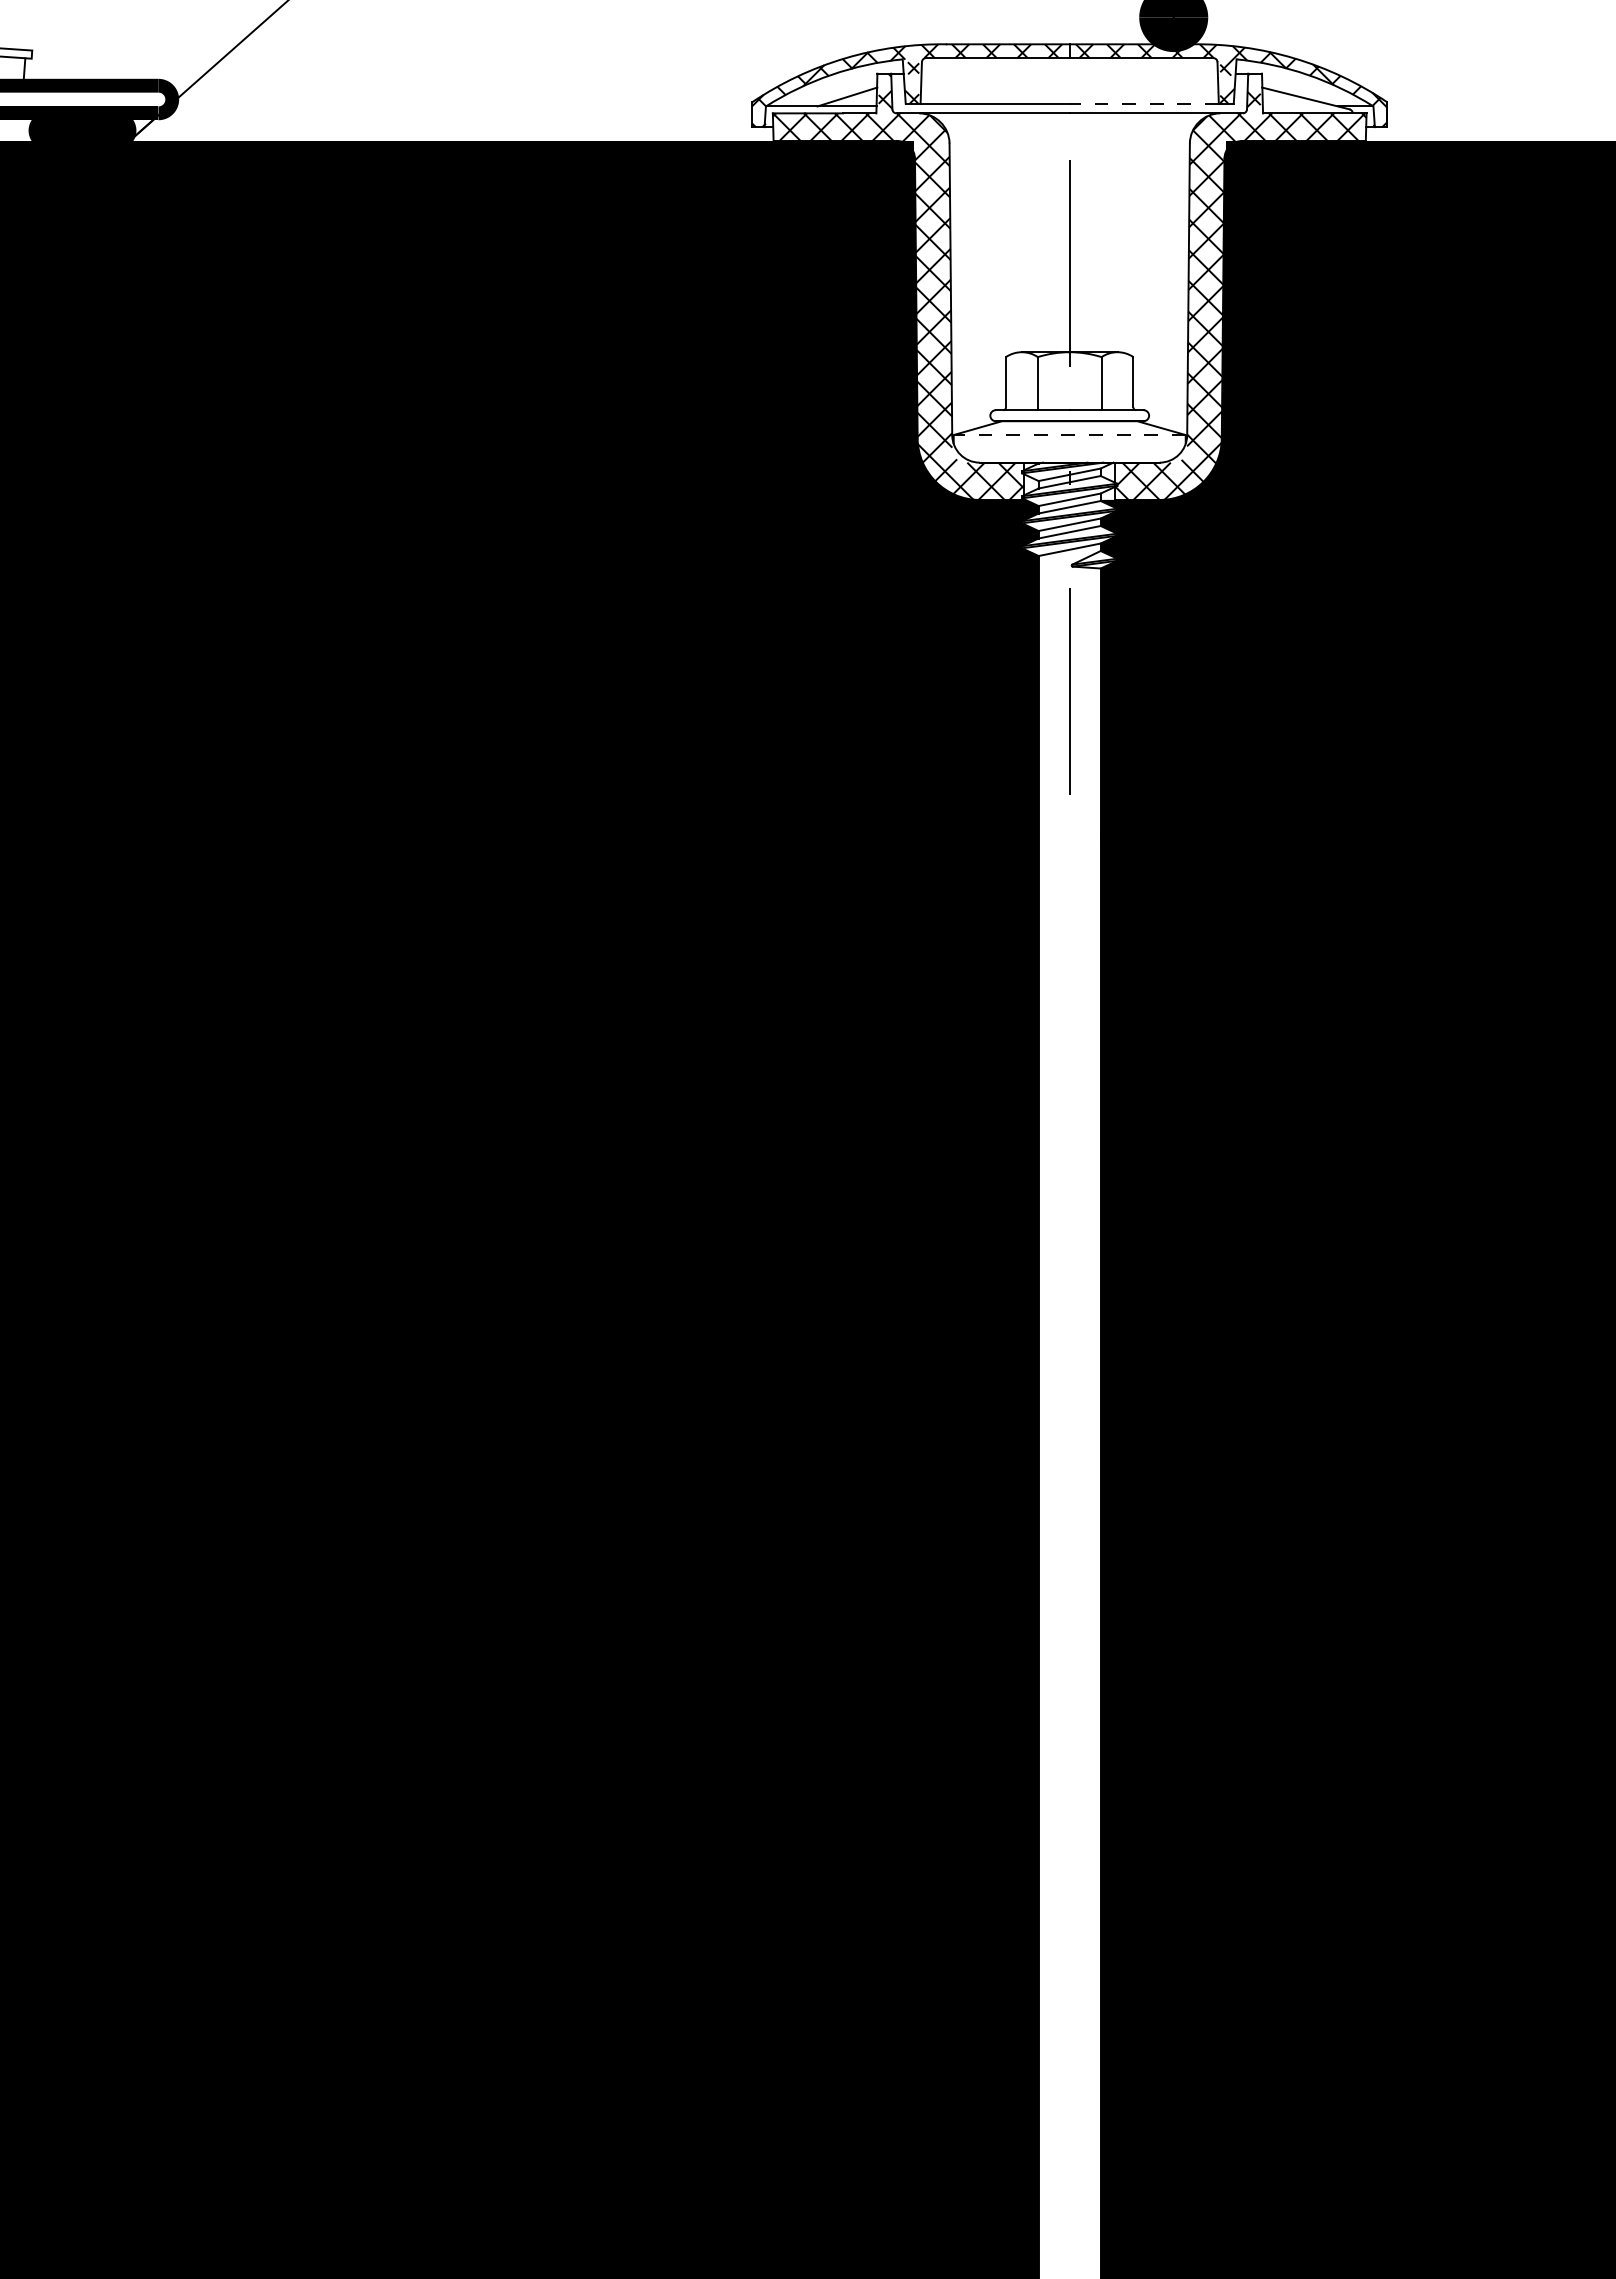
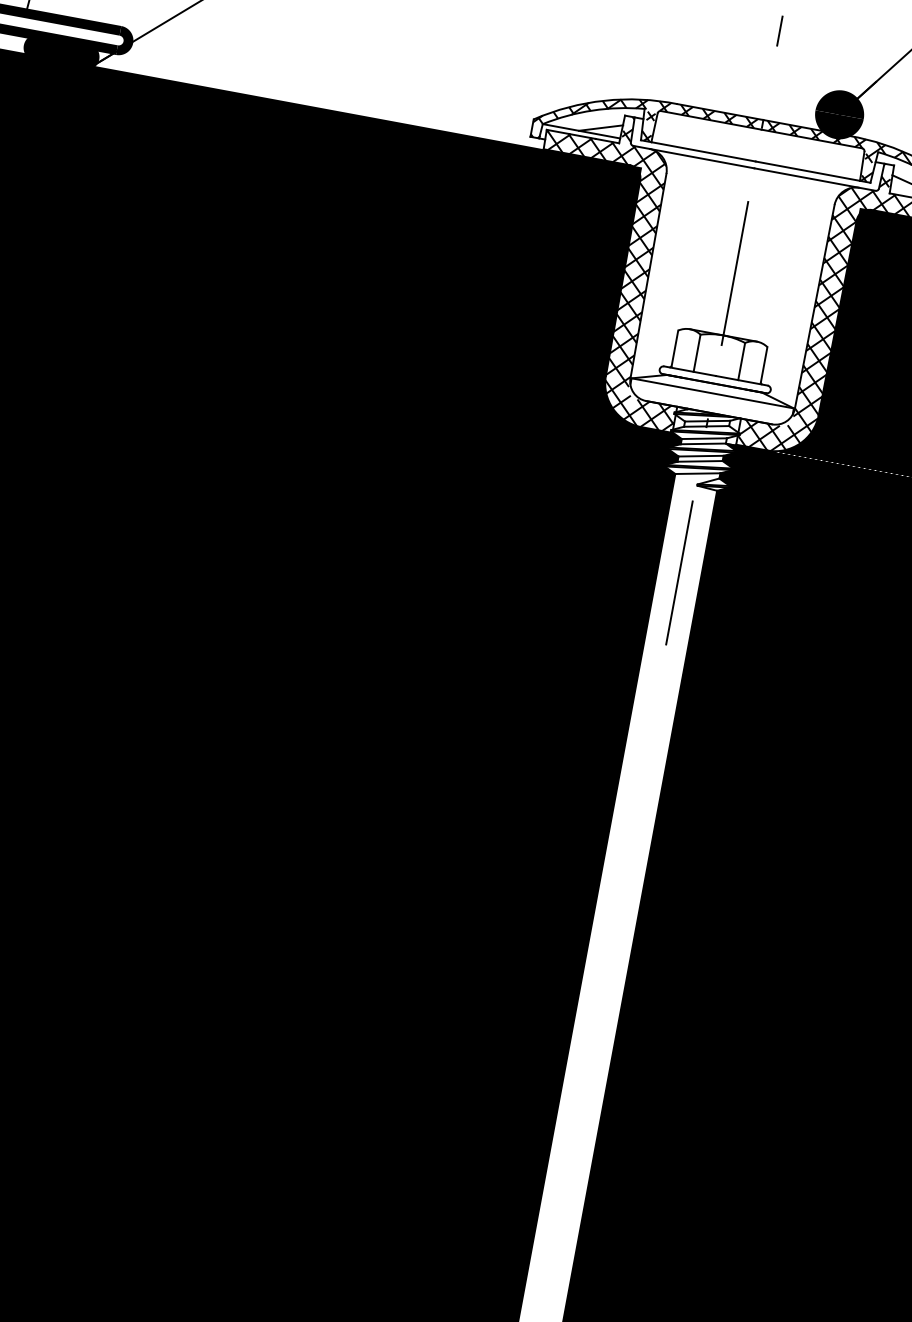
line: (1144, 103) -> (808, 171), dashed -> solid
line: (1069, 435) -> (712, 393), dashed -> solid

